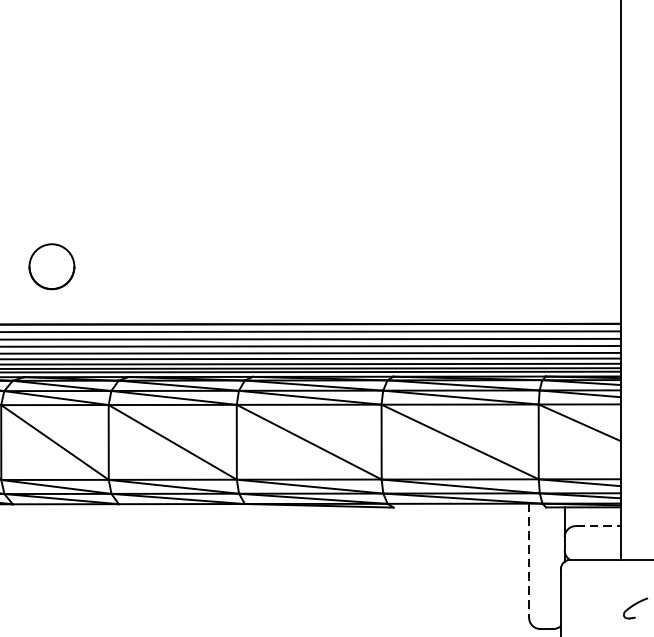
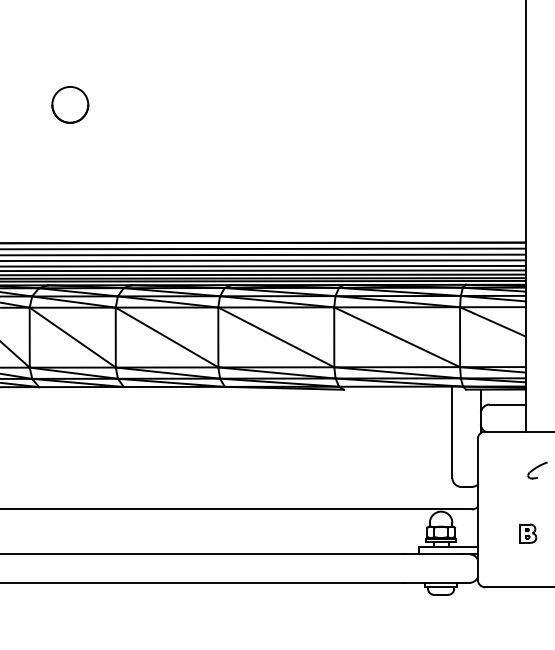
part: (52, 266) -> (70, 104), moved
line: (597, 526) -> (507, 404), dashed -> solid
line: (529, 560) -> (452, 432), dashed -> solid

